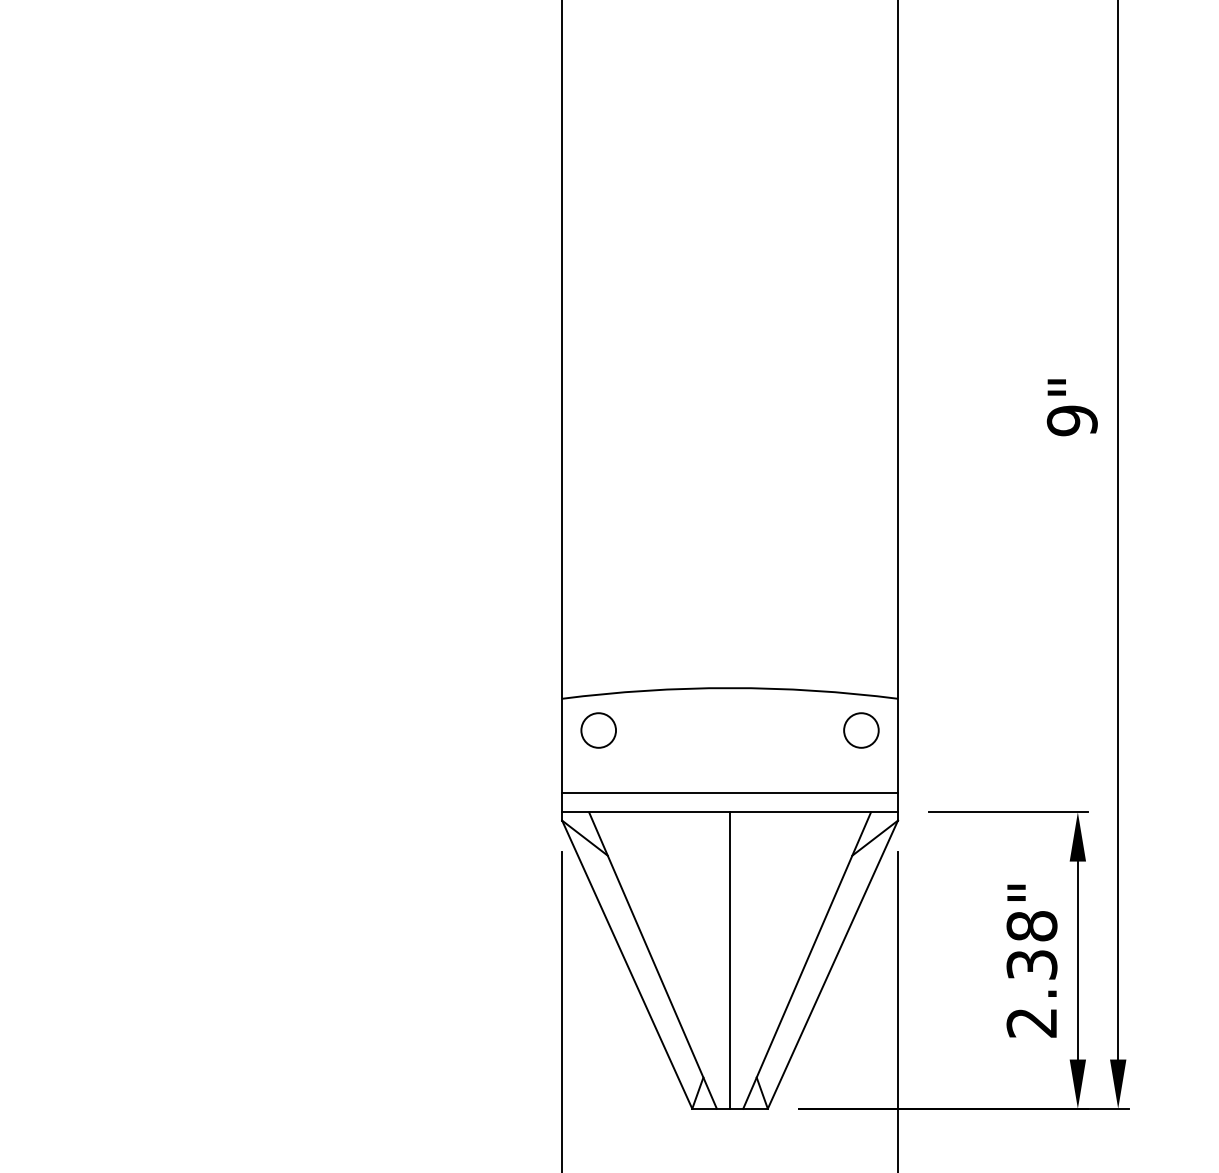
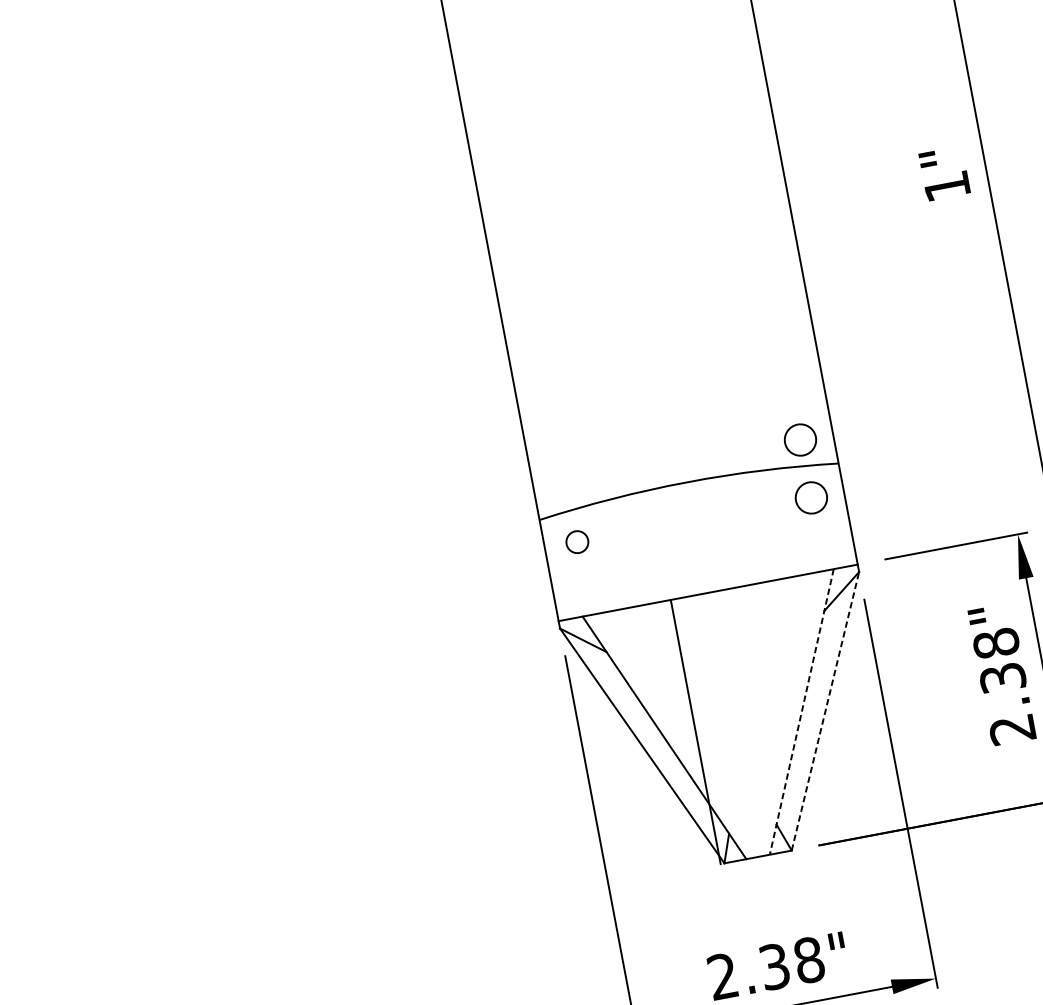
text: (1071, 420) -> (946, 186), 9" -> 1"
circle: (861, 665) -> (800, 440), added
circle: (598, 730) -> (577, 542), size x0.7
line: (729, 793) -> (704, 576), removed
line: (730, 960) -> (696, 731), moved
line: (806, 961) -> (801, 712), solid -> dashed
line: (833, 964) -> (825, 711), solid -> dashed

